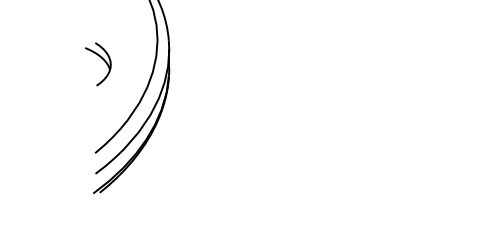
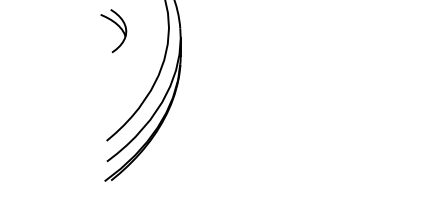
part: (102, 59) -> (117, 26), moved

